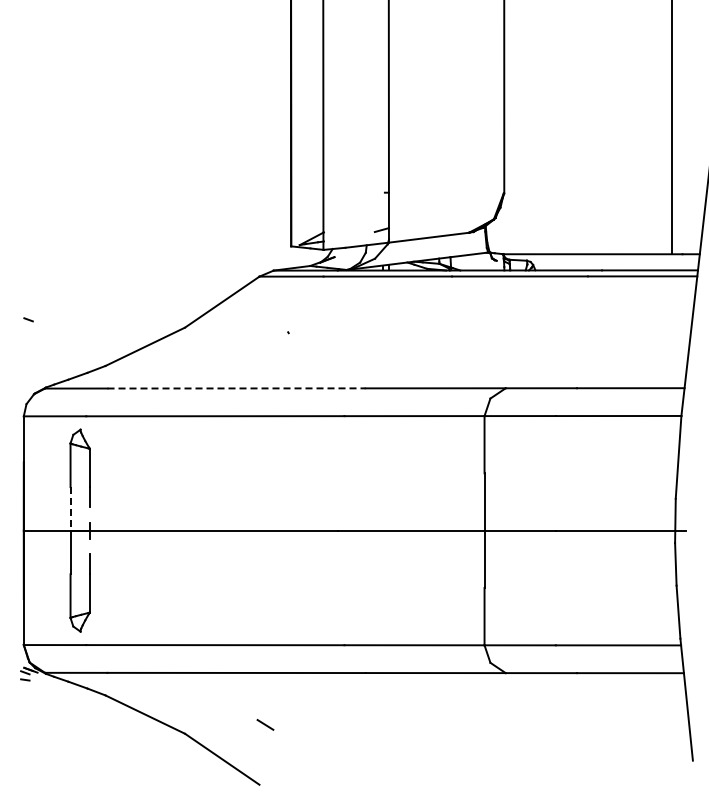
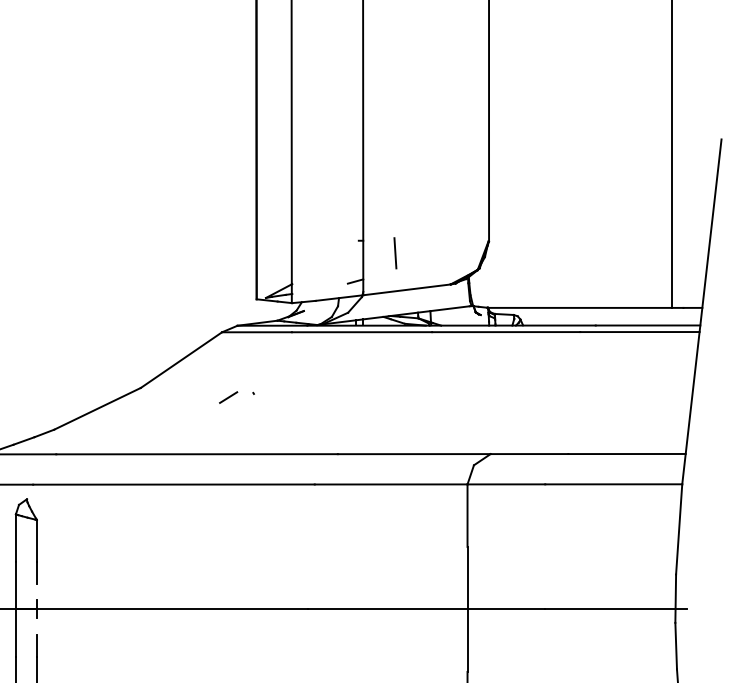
line: (418, 204) -> (395, 253), added
line: (265, 336) -> (228, 397), added
line: (237, 388) -> (198, 454), dashed -> solid
line: (70, 508) -> (15, 585), dashed -> solid

